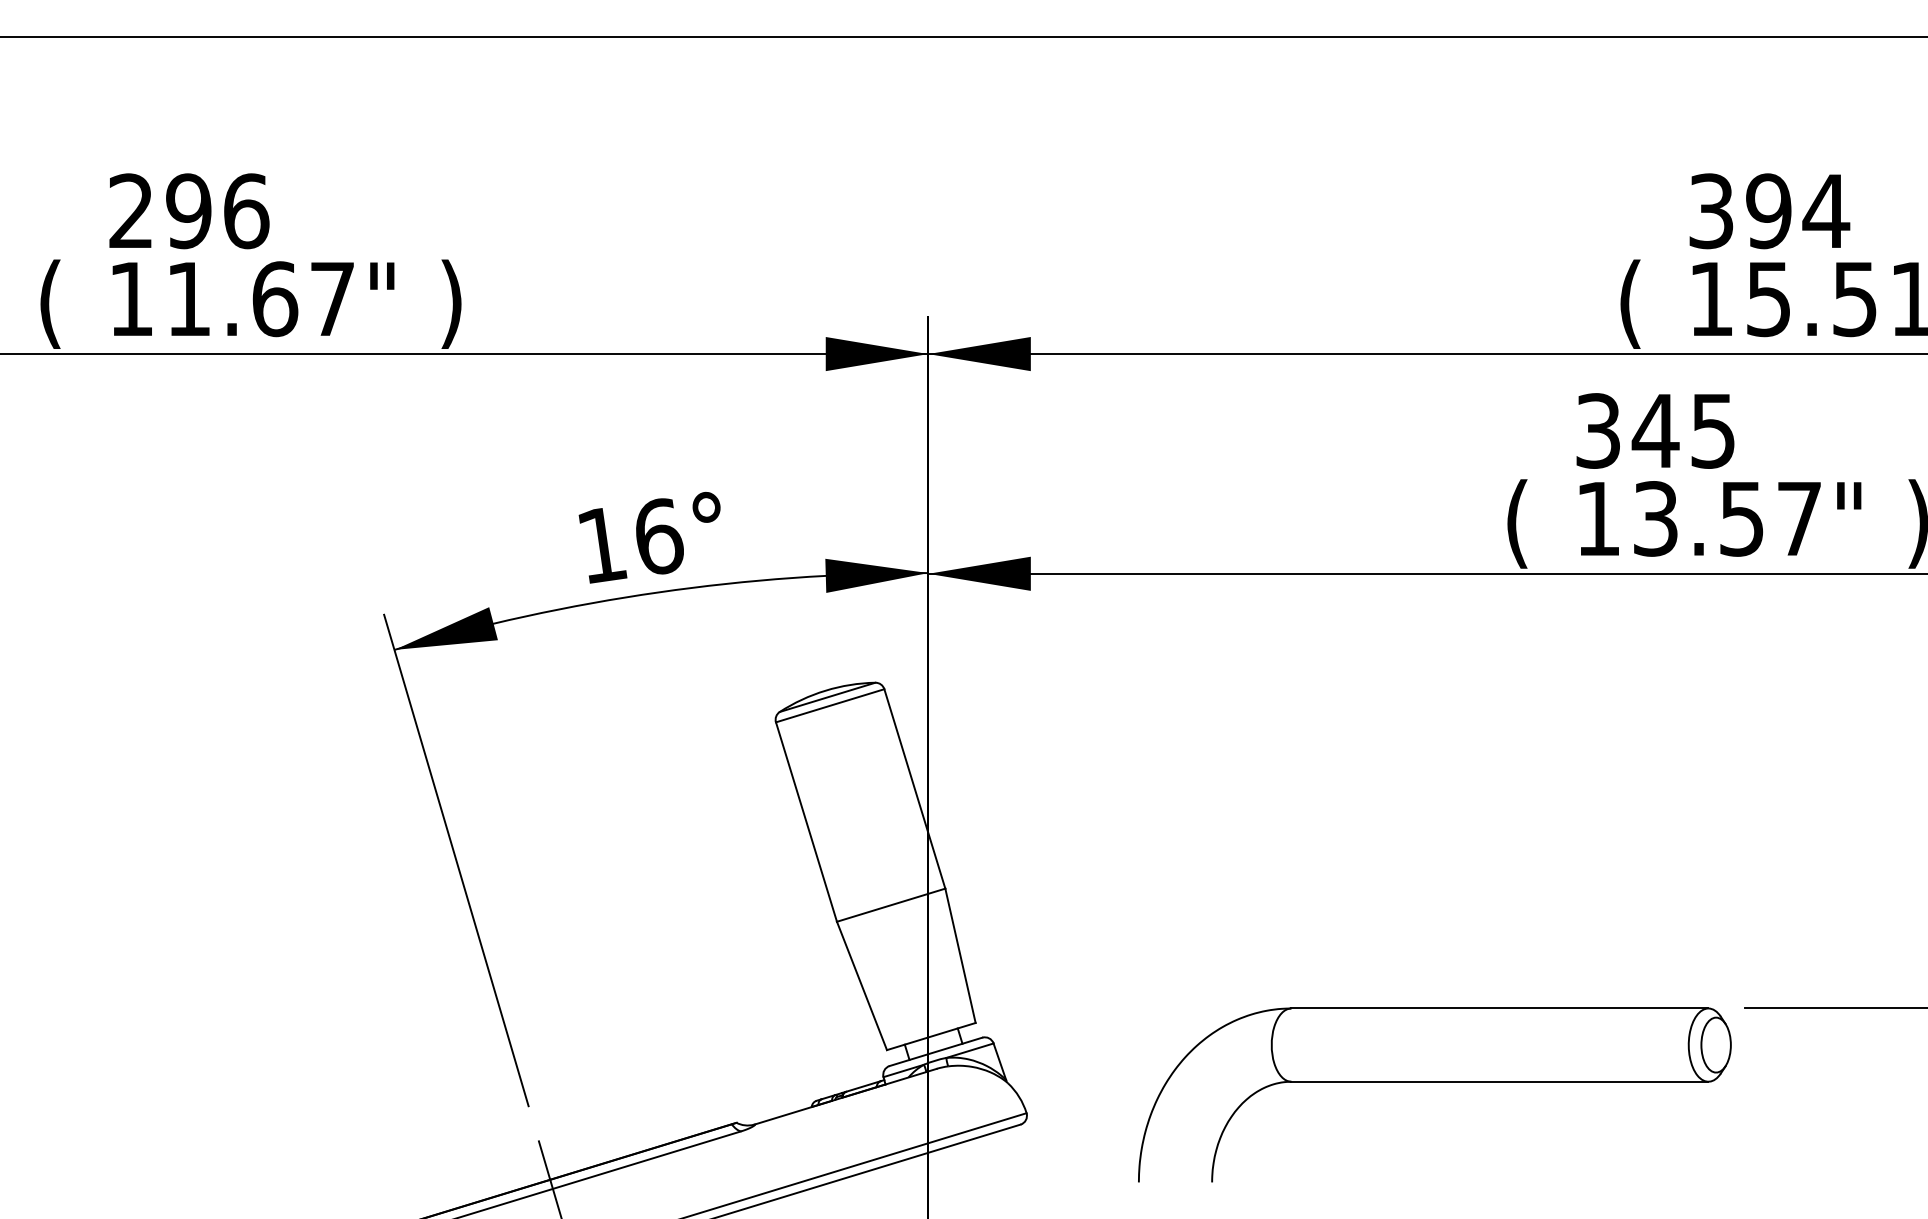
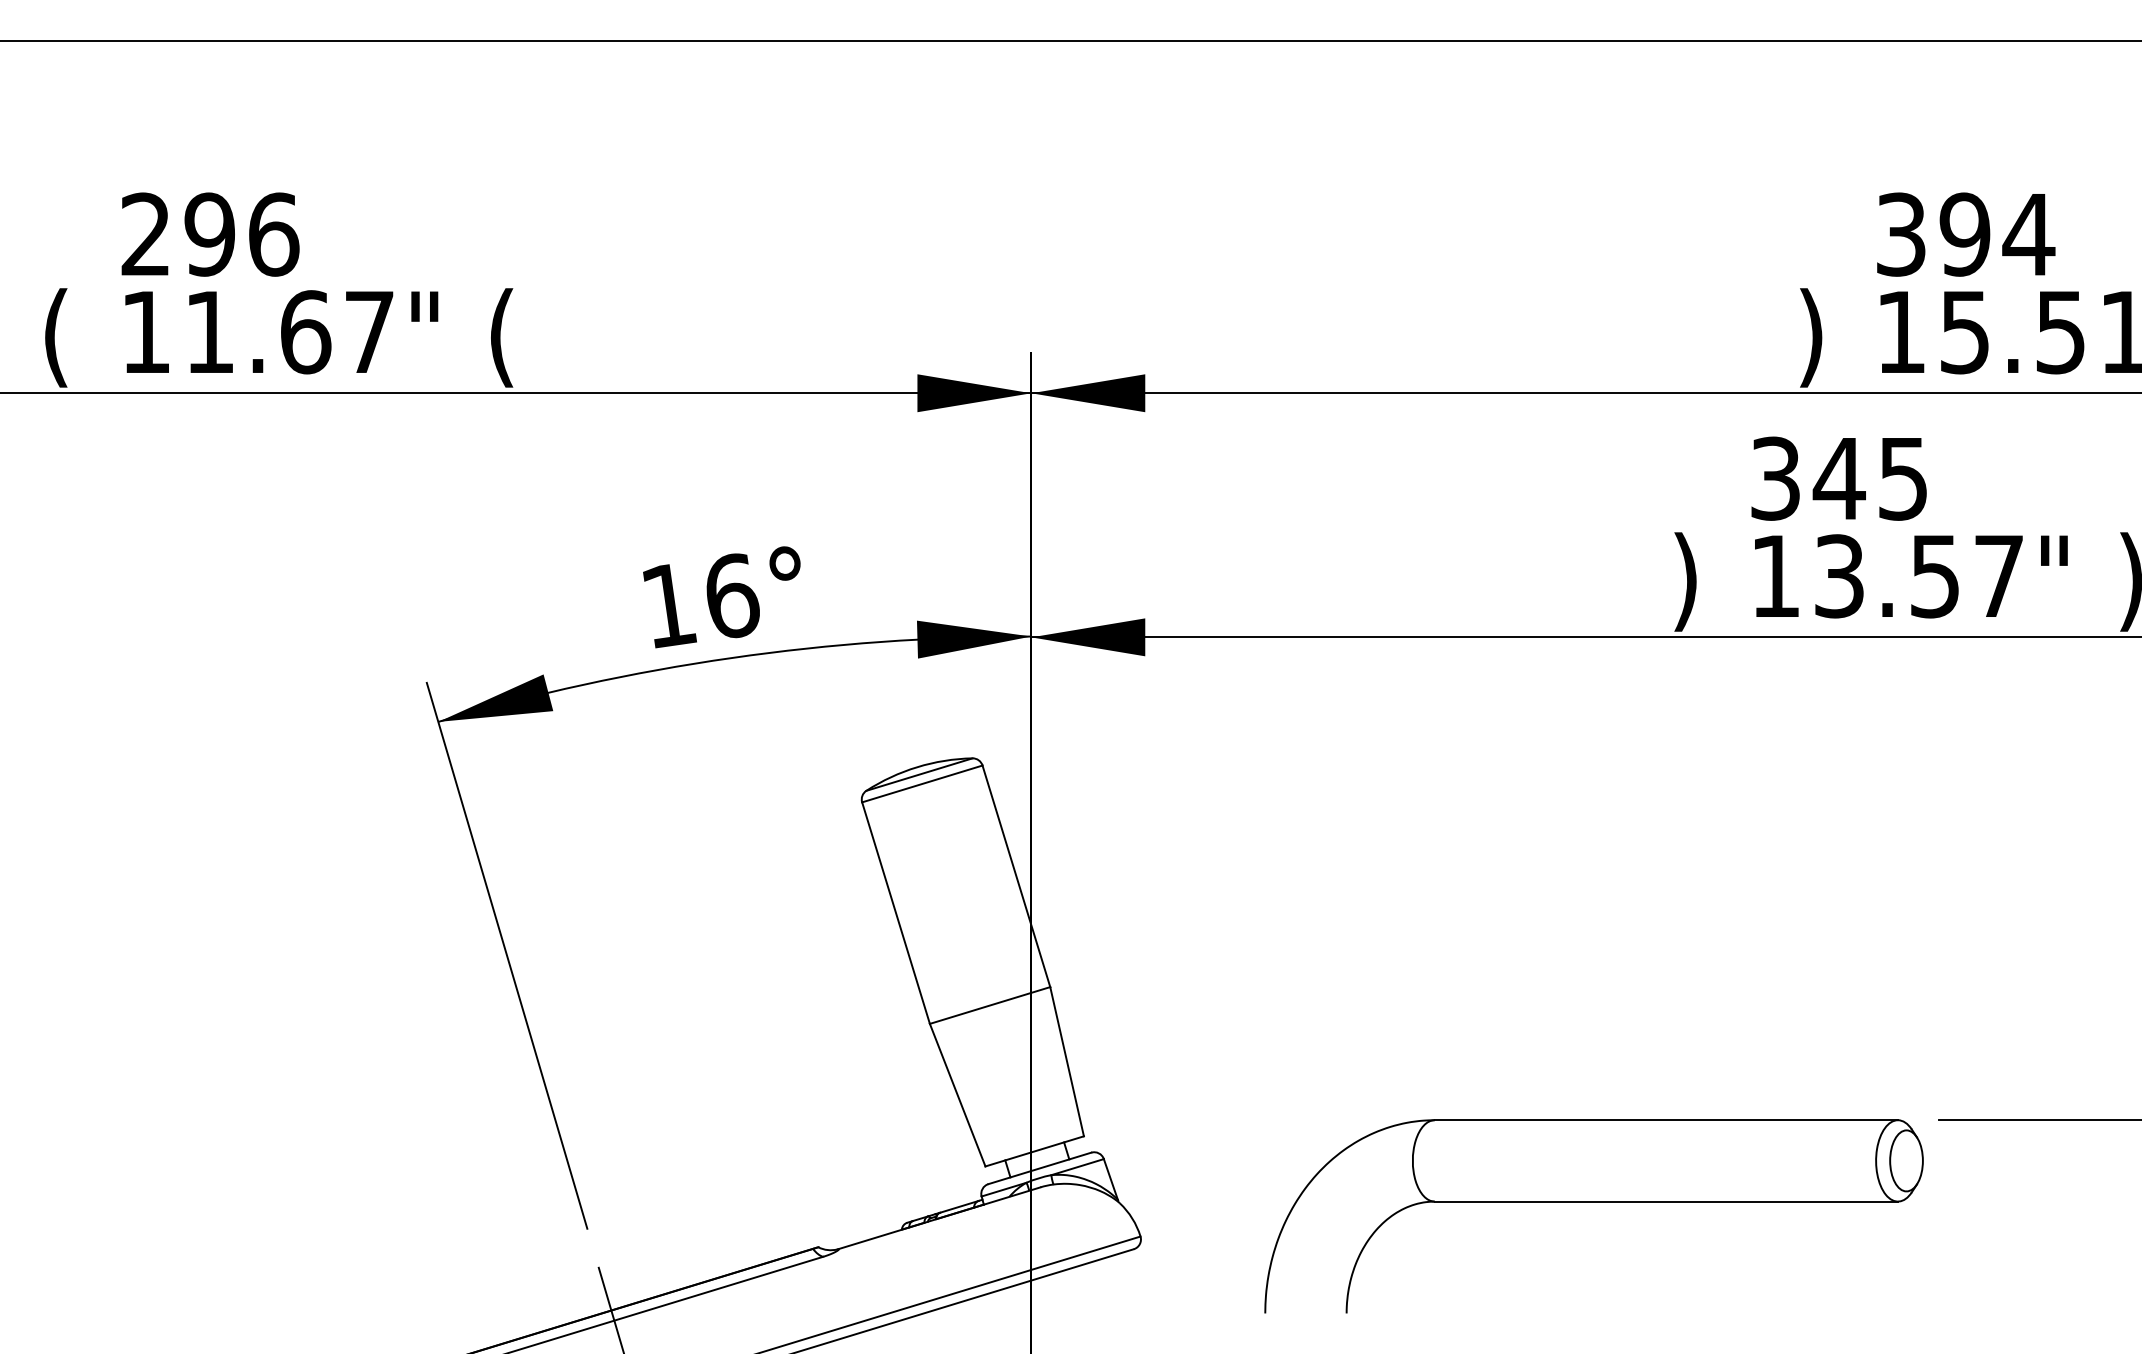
text: (451, 303) -> (501, 337), ) -> (
text: (1630, 303) -> (1811, 337), ( -> )
text: (1517, 523) -> (1685, 581), ( -> )

